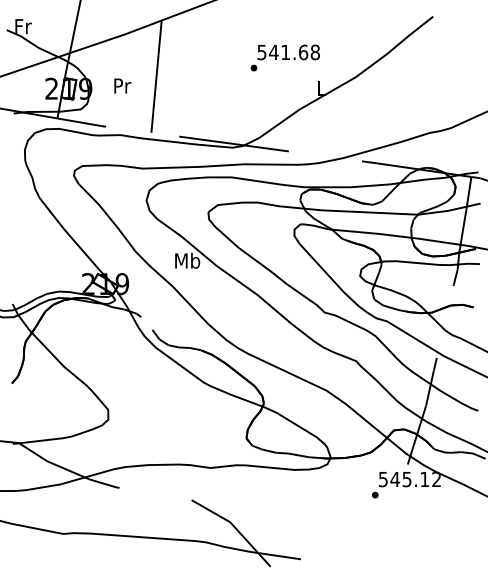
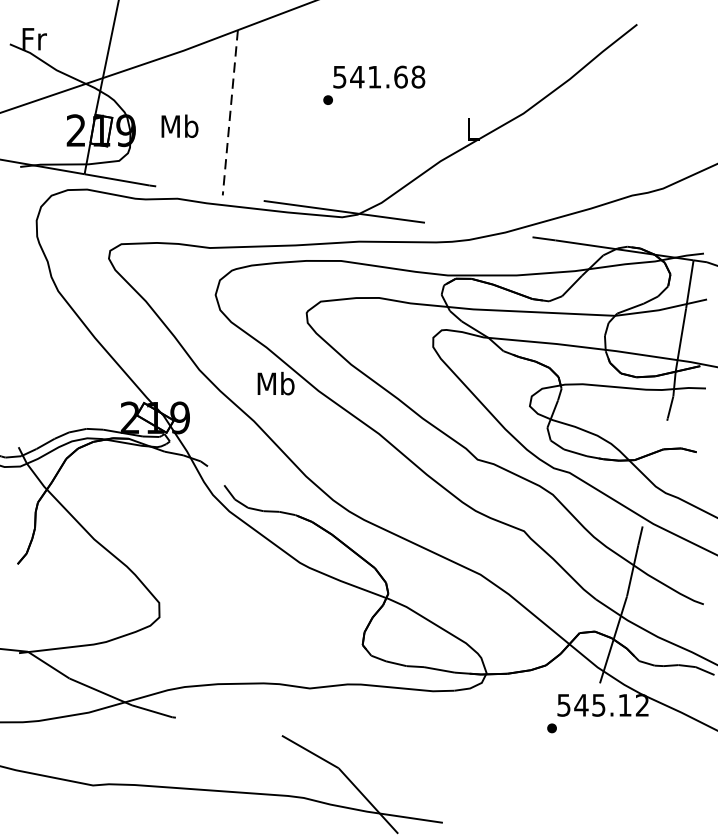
text: (284, 57) -> (372, 84), moved
line: (156, 77) -> (230, 113), solid -> dashed
text: (121, 85) -> (178, 125), Pr -> Mb

